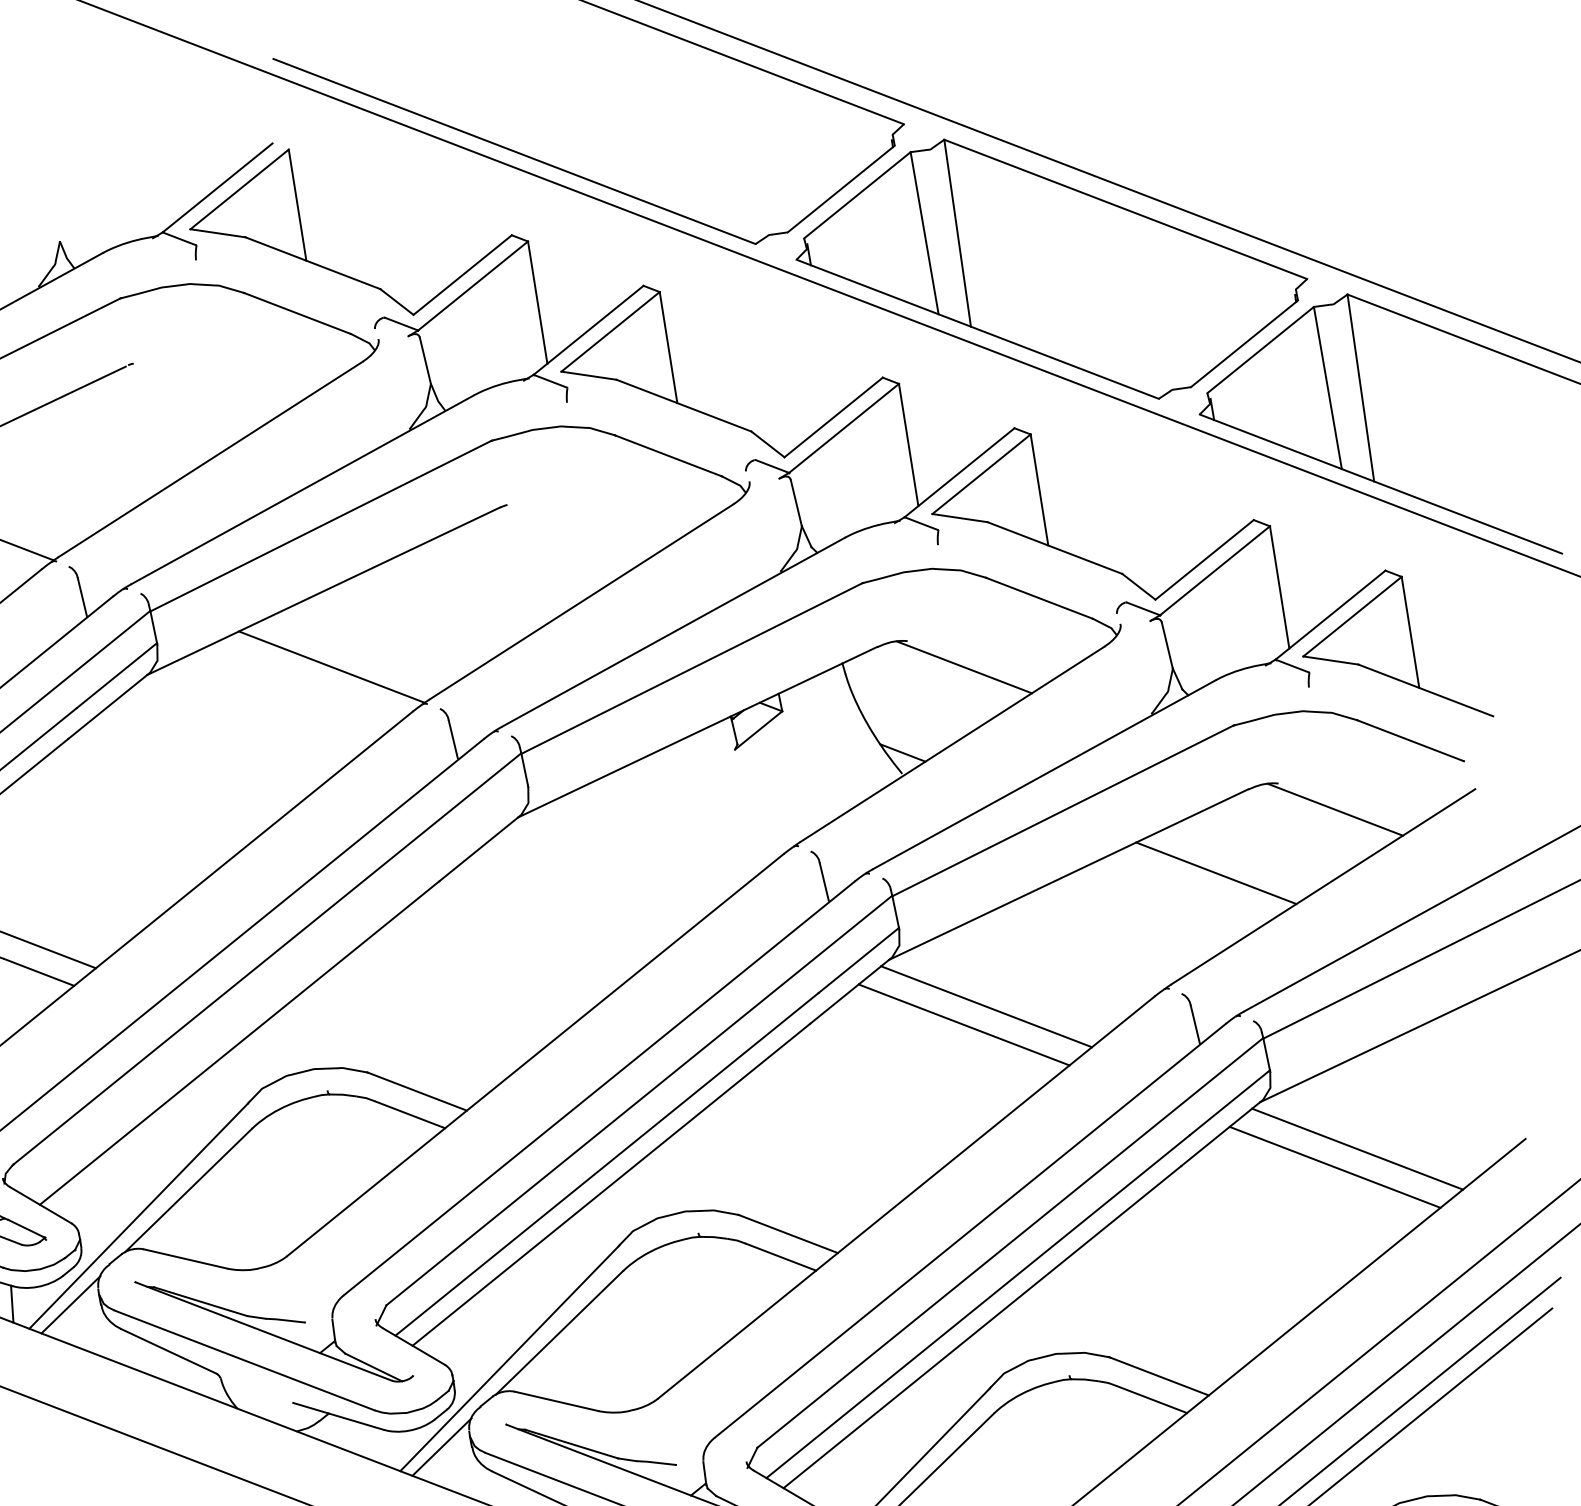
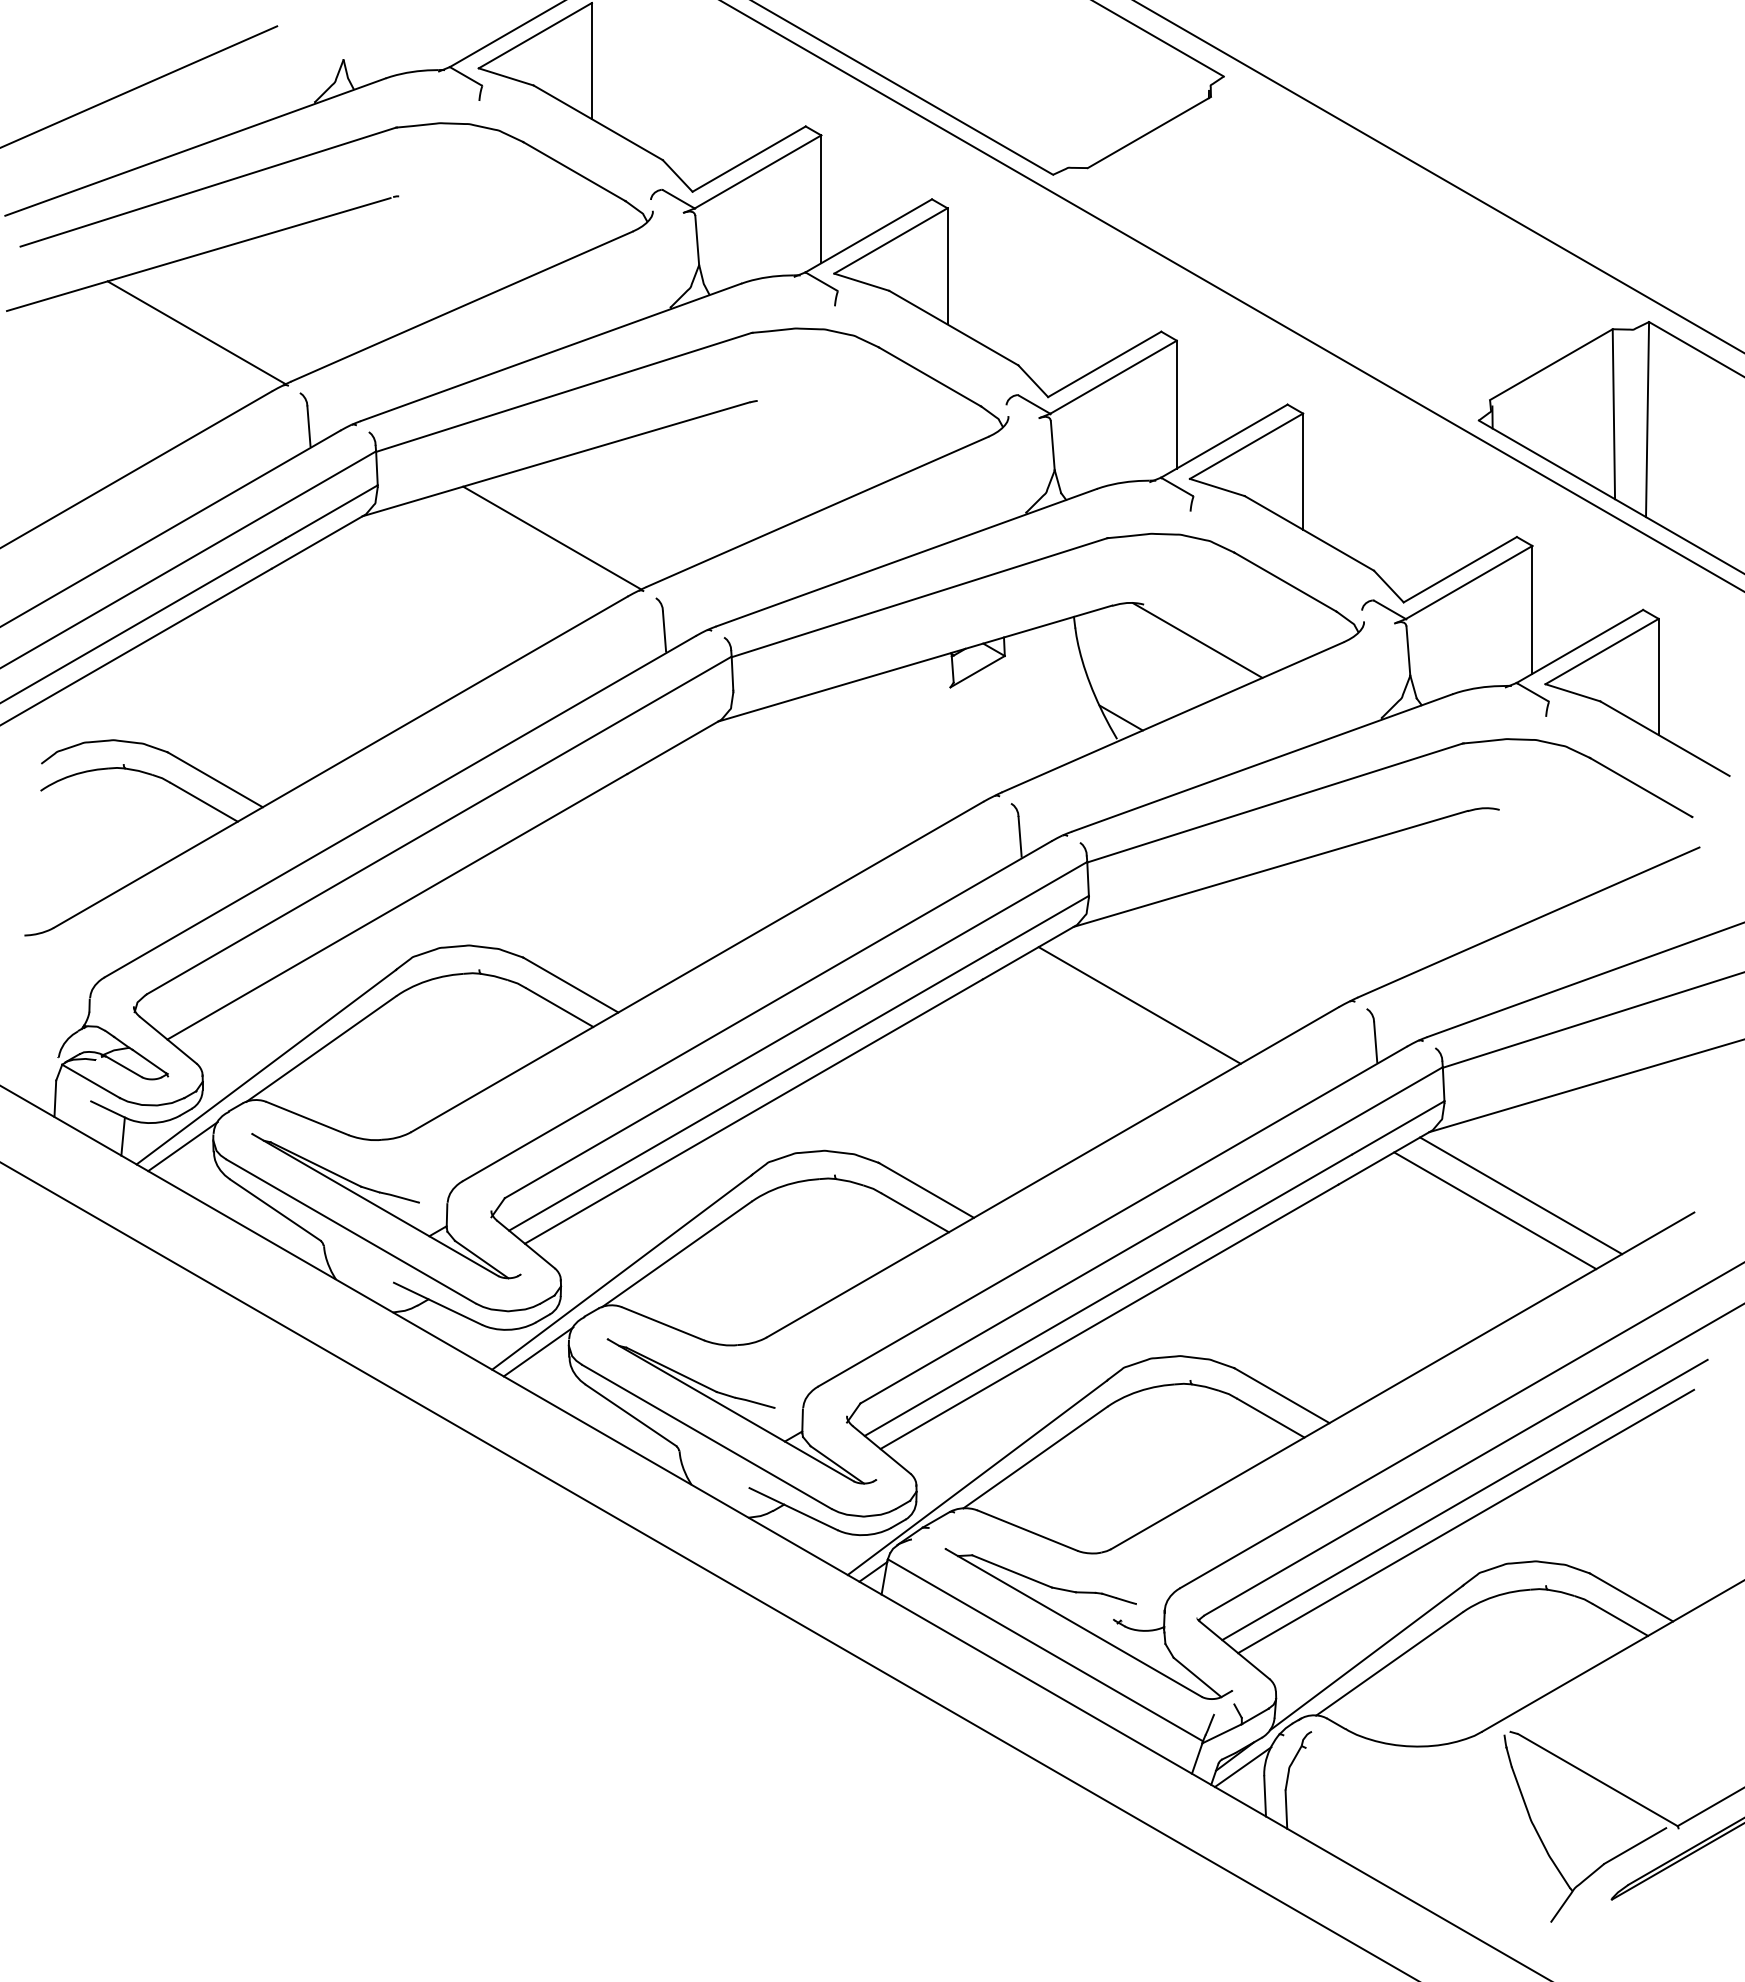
part: (1051, 268) -> (1351, 247), removed
line: (1335, 809) -> (1553, 845), removed
line: (1216, 873) -> (1421, 891), removed
line: (986, 1006) -> (1165, 990), removed

